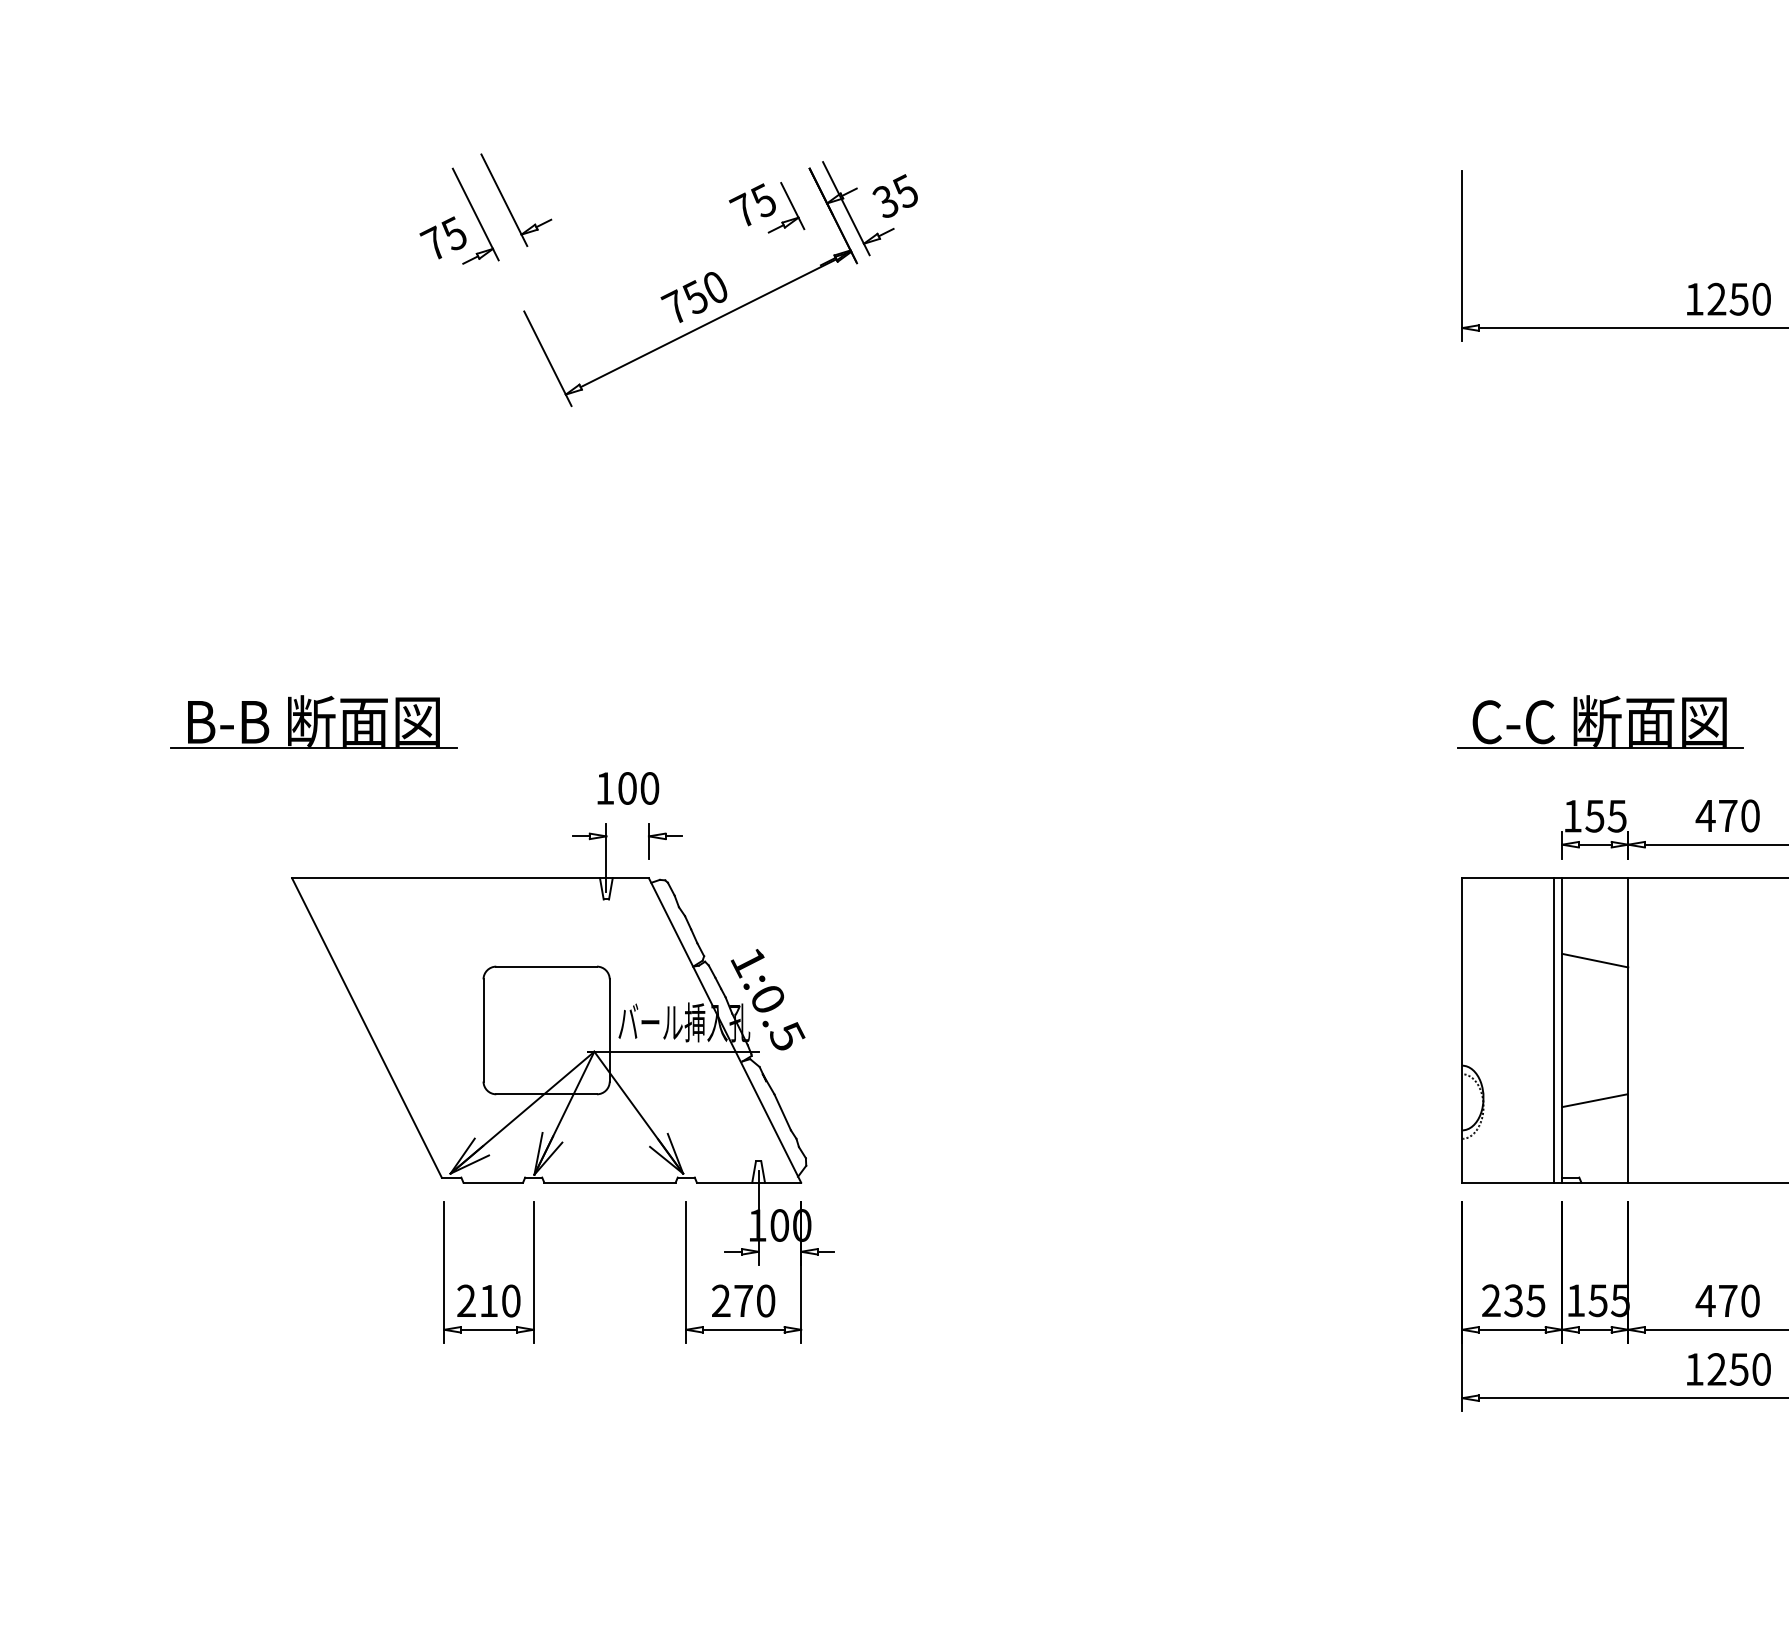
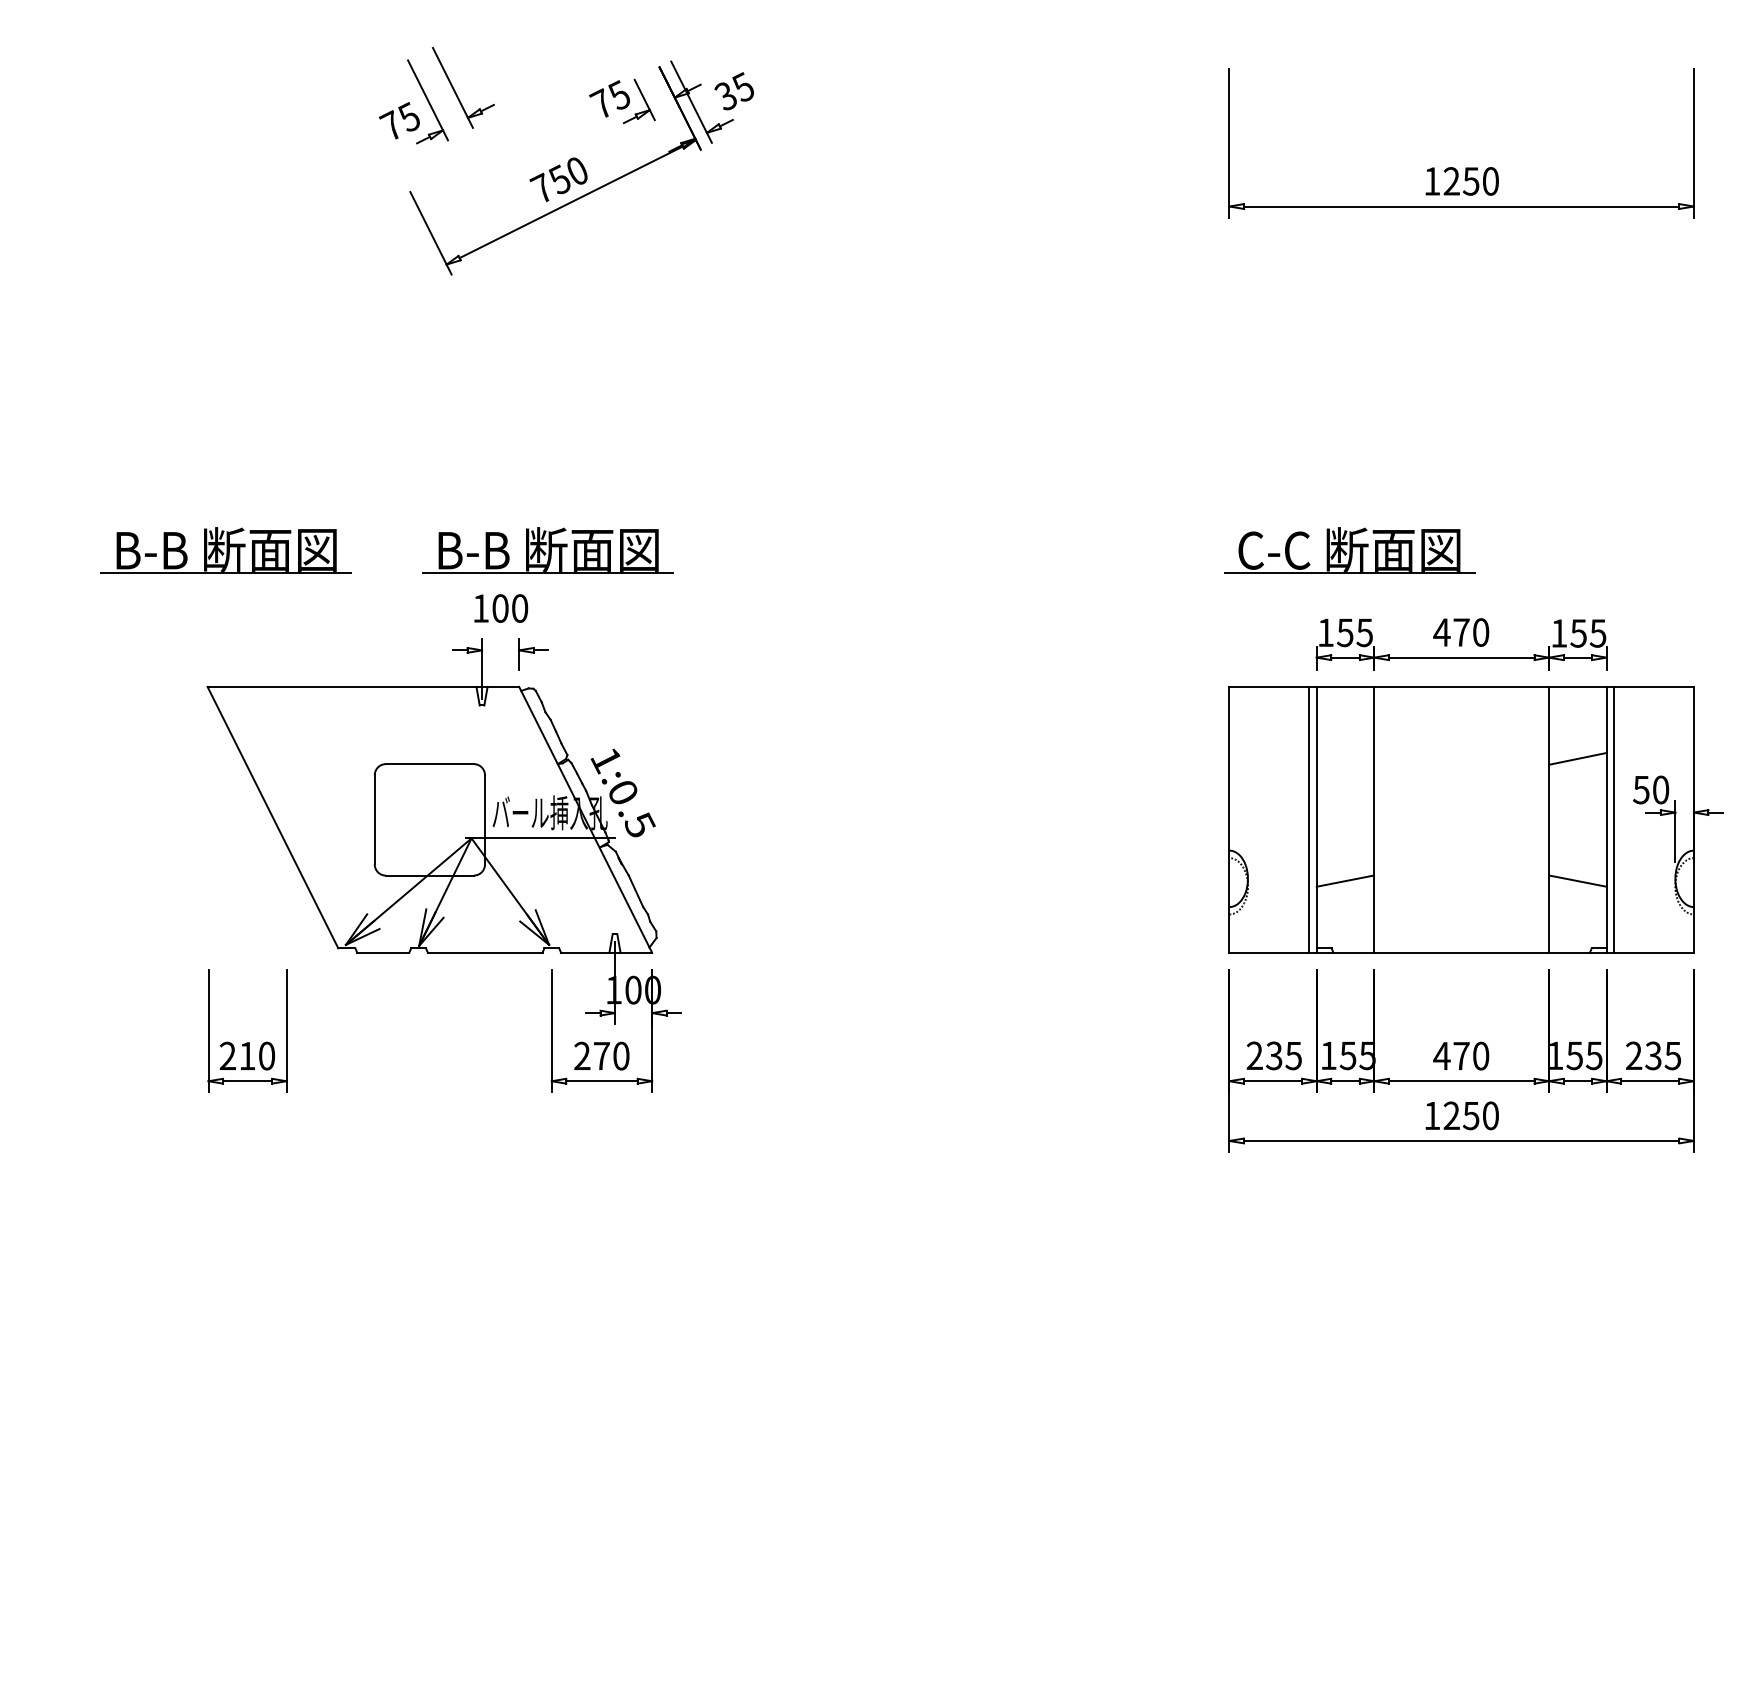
part: (476, 212) -> (428, 98), moved
part: (681, 721) -> (547, 550), added
line: (1595, 960) -> (1345, 758), removed
part: (488, 1285) -> (247, 1042), moved

